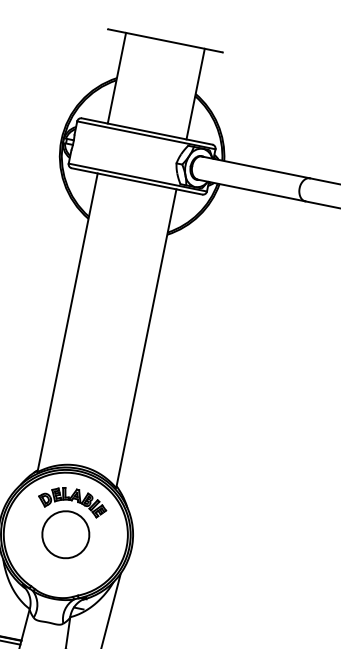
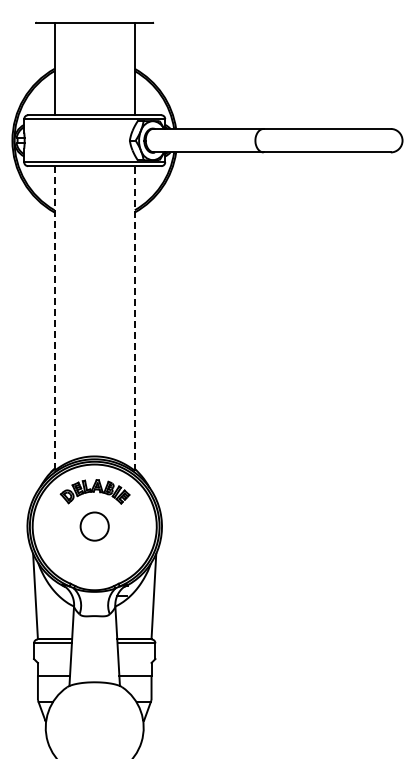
line: (67, 322) -> (54, 318), solid -> dashed
line: (146, 337) -> (134, 317), solid -> dashed
circle: (65, 534) -> (94, 526), size x0.6

